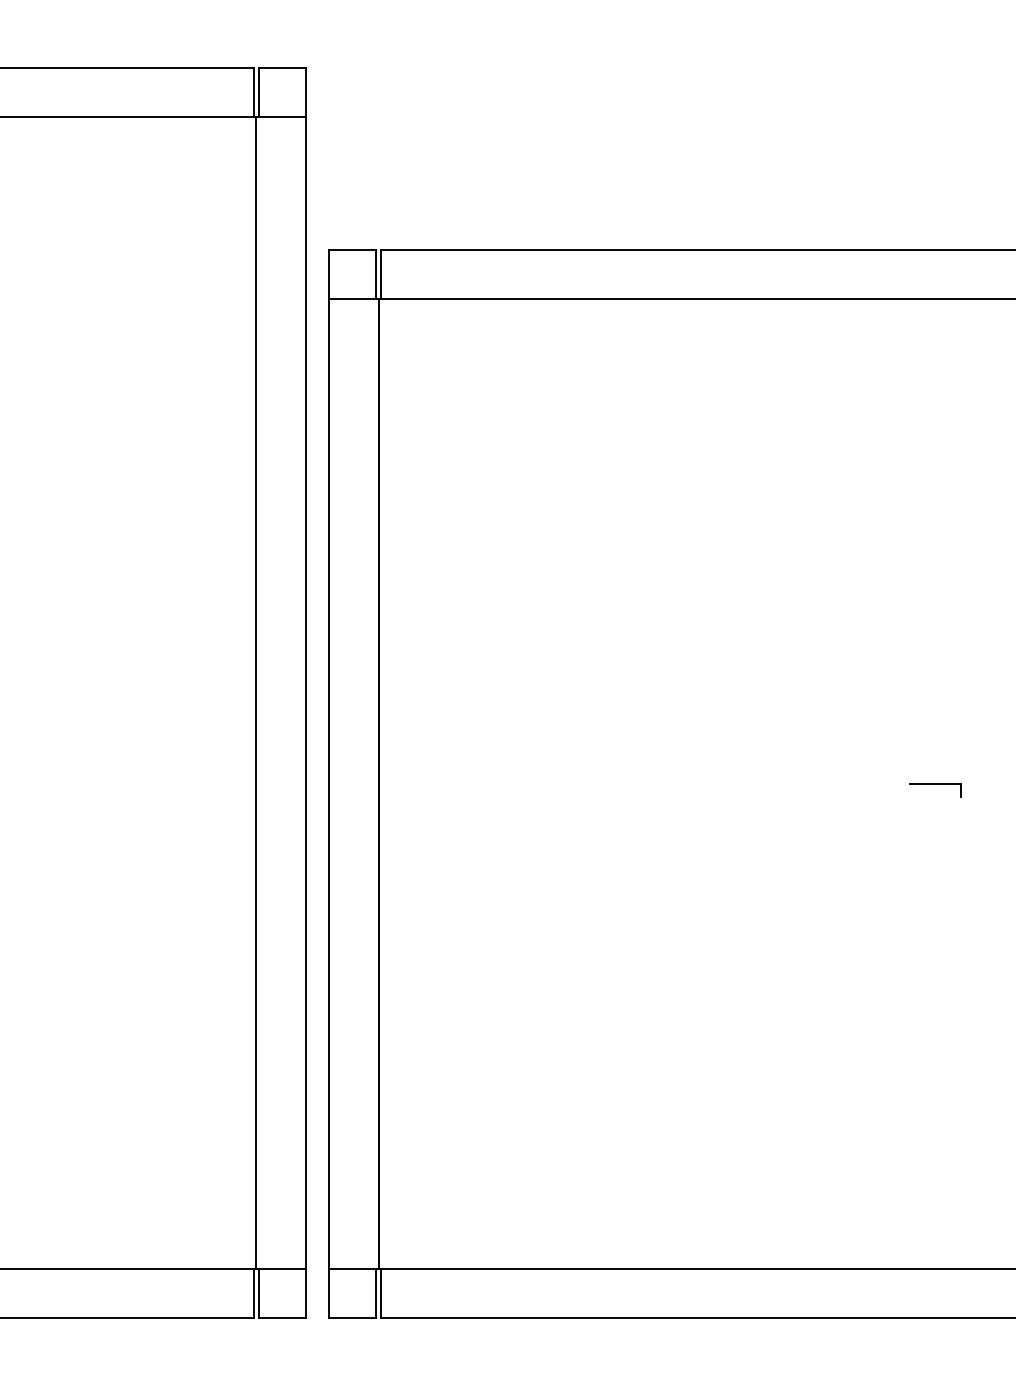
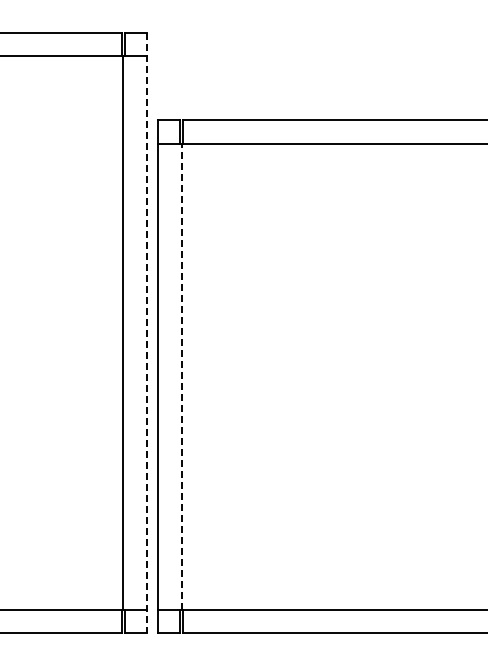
line: (307, 694) -> (147, 333), solid -> dashed
line: (377, 783) -> (181, 376), solid -> dashed
part: (935, 789) -> (449, 379), removed

